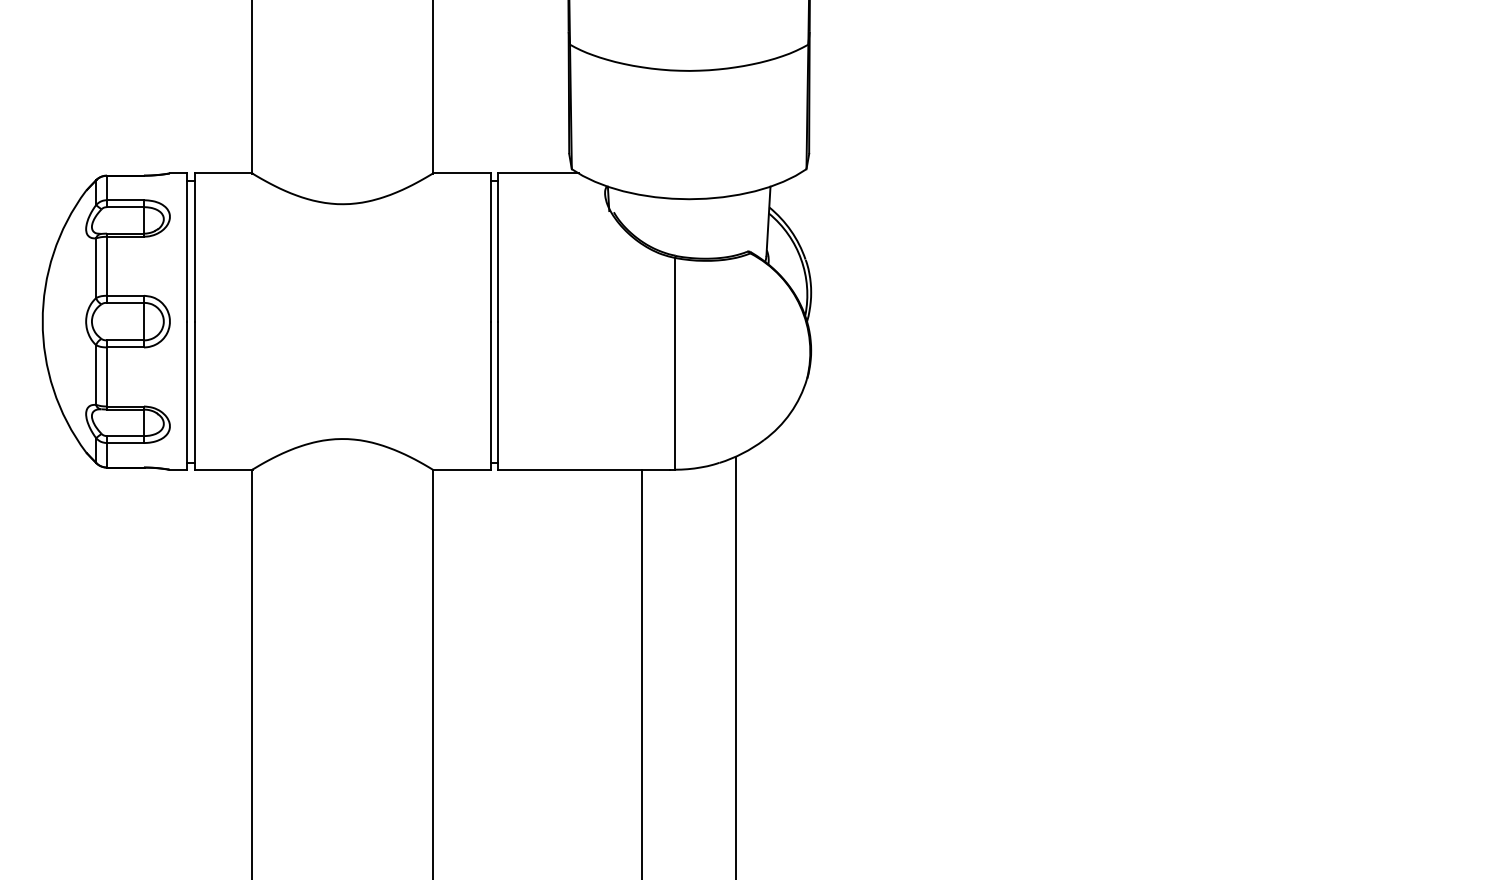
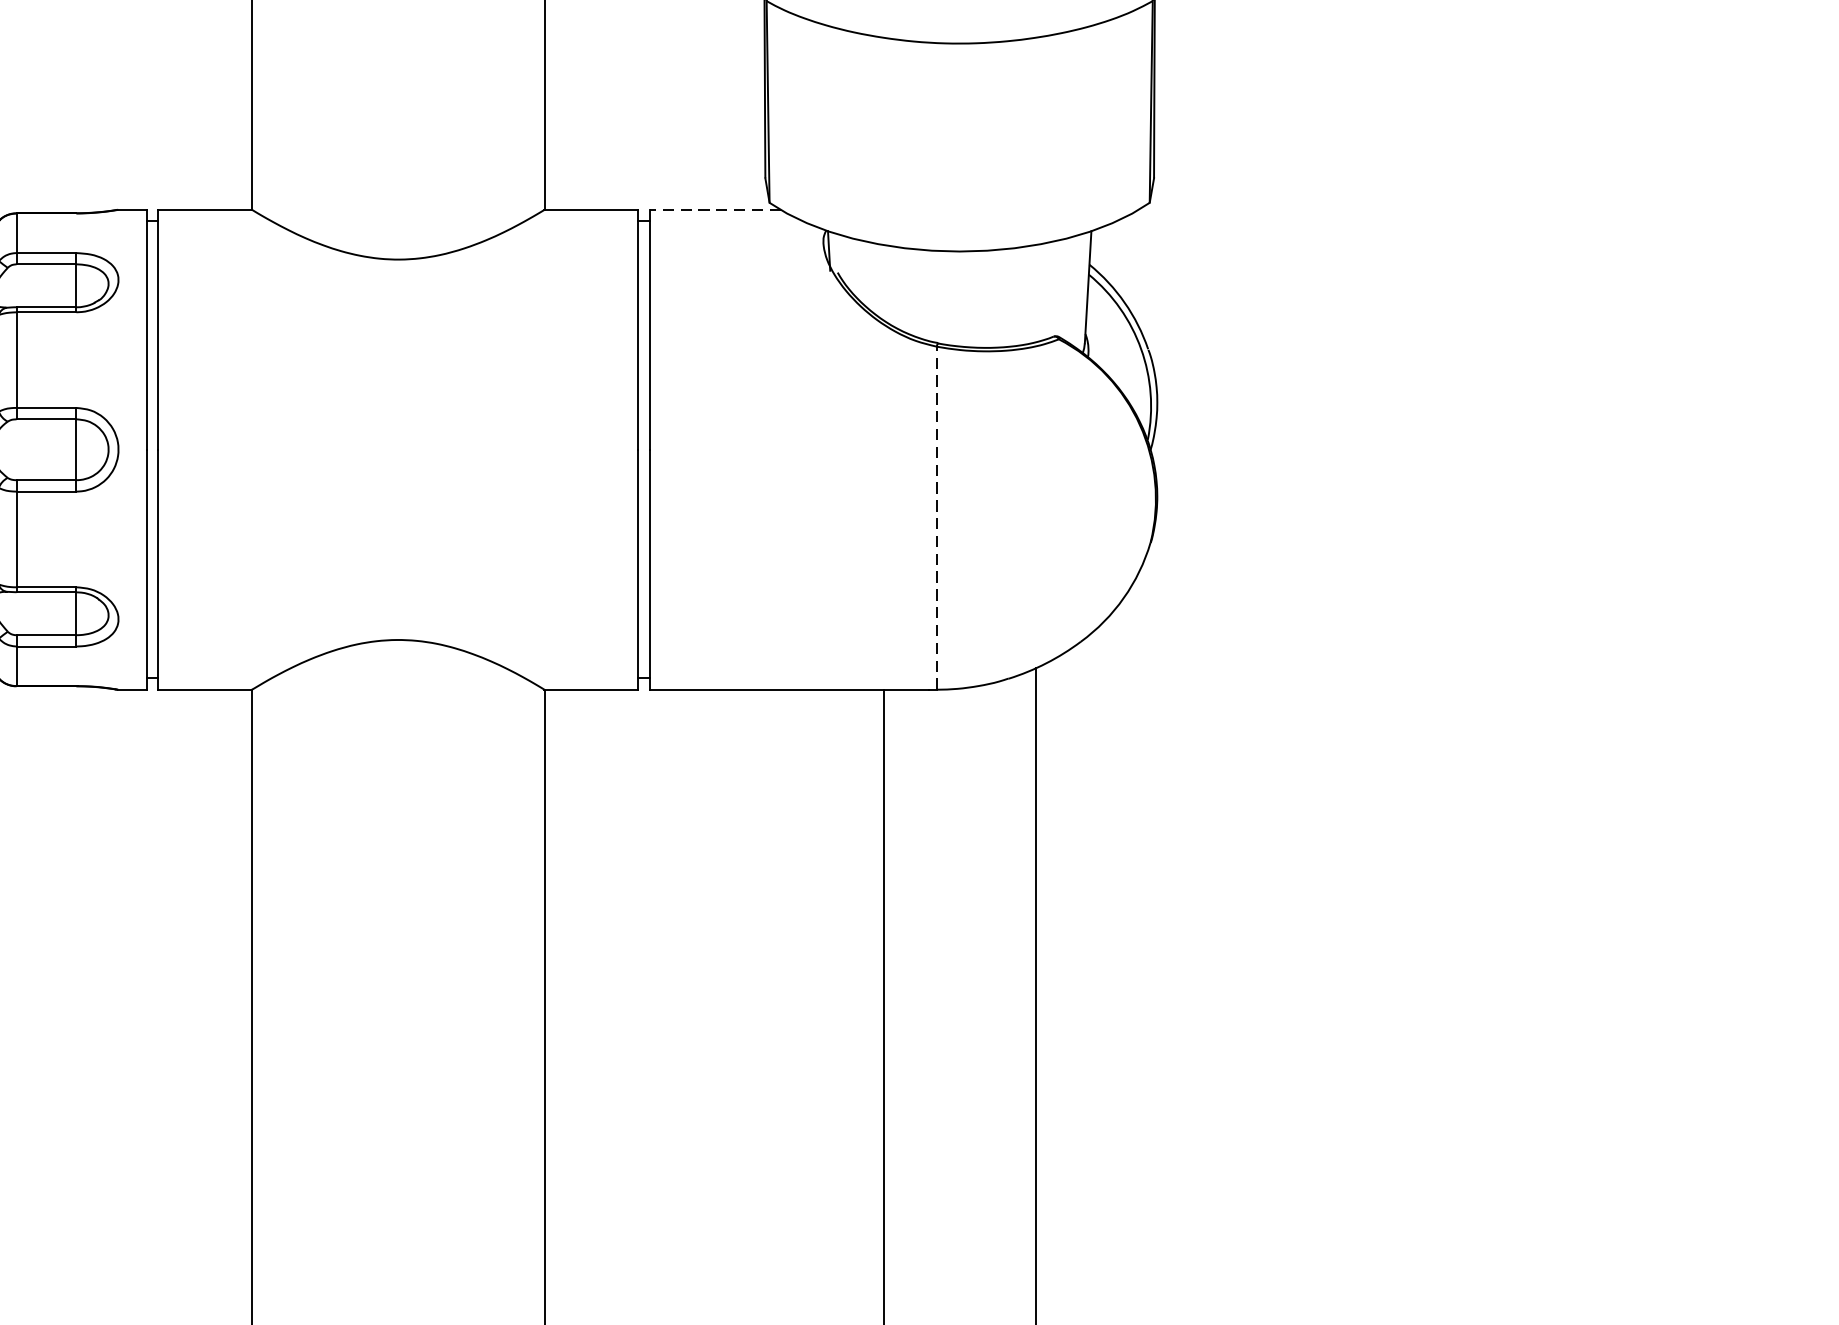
line: (537, 173) -> (713, 209), solid -> dashed
line: (675, 363) -> (937, 517), solid -> dashed

